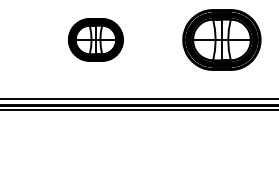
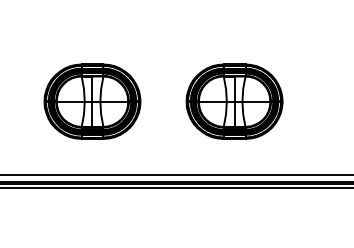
part: (95, 39) -> (92, 101), size x1.43
part: (221, 39) -> (234, 101), moved

